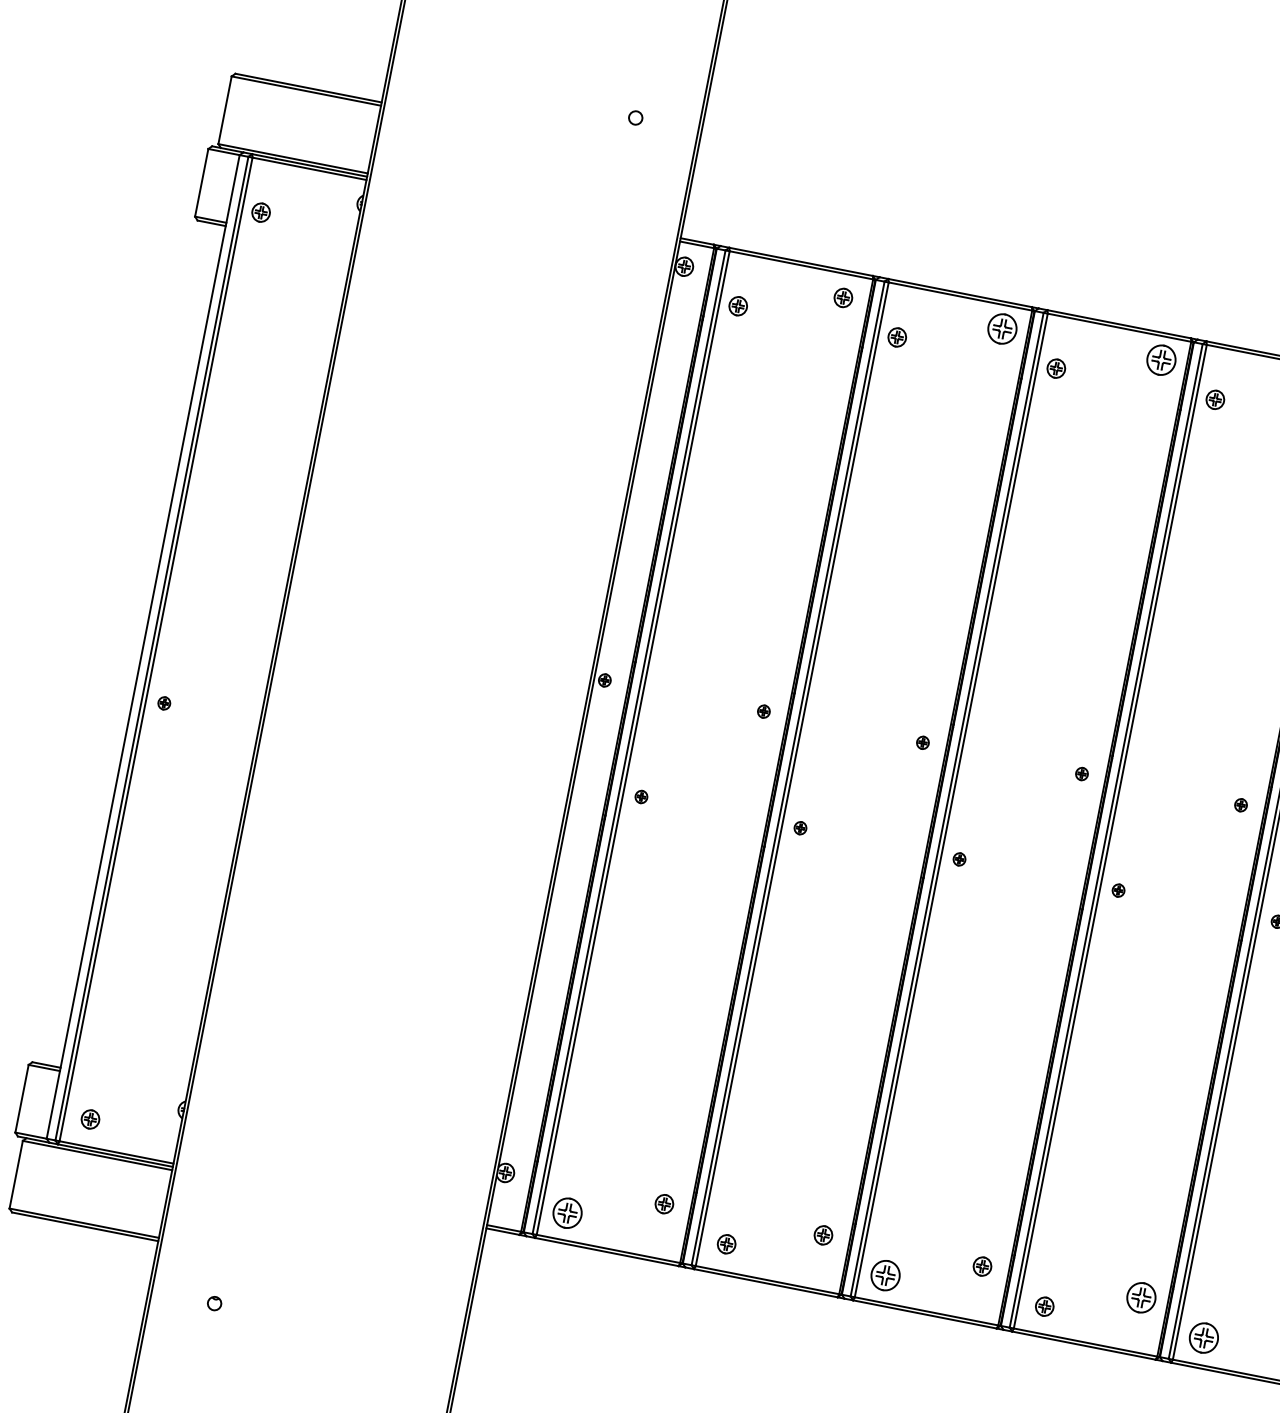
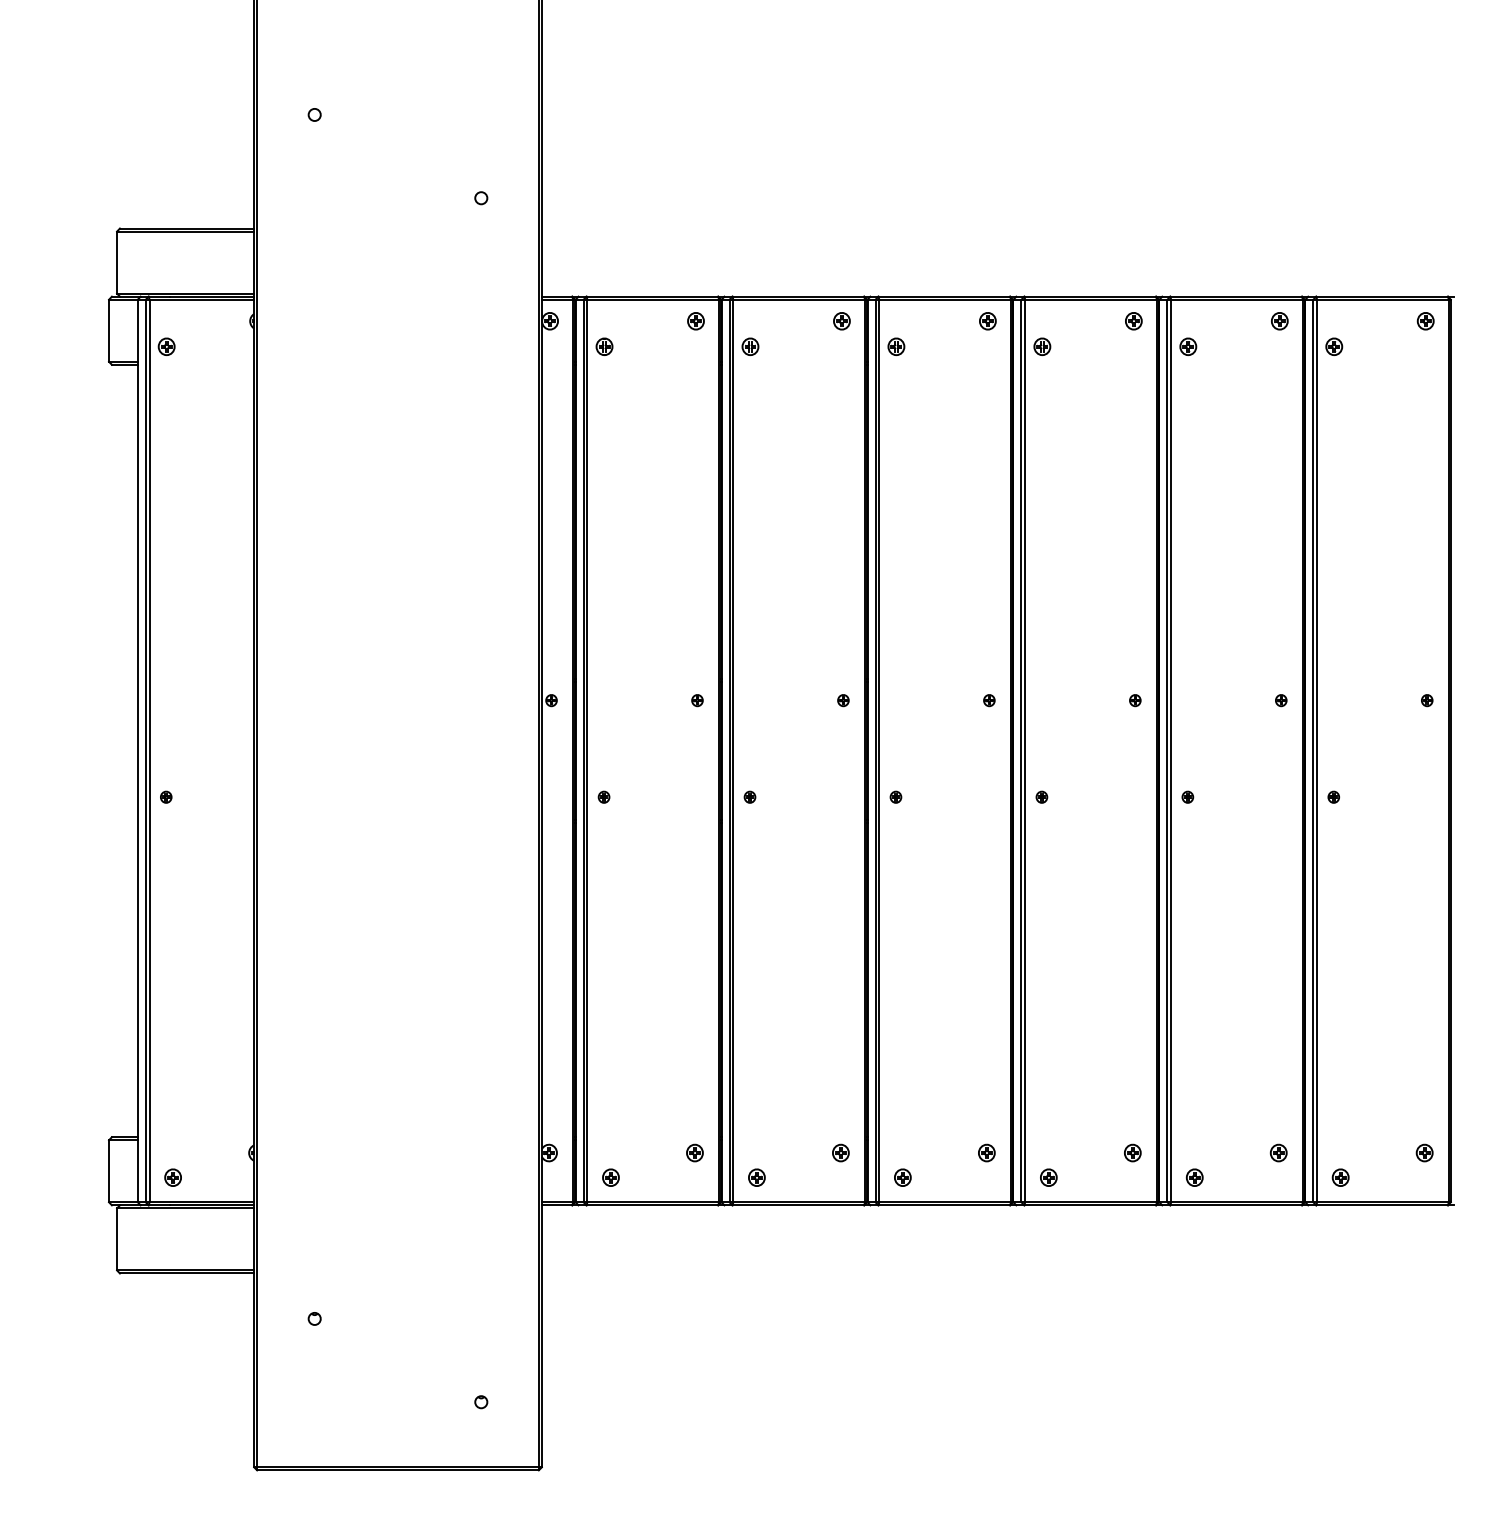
part: (1001, 329) -> (841, 321), size x0.62
part: (1160, 360) -> (987, 321), size x0.62
part: (567, 1212) -> (610, 1177), size x0.62
part: (885, 1275) -> (902, 1177), size x0.62
part: (1141, 1297) -> (1132, 1152), size x0.62
part: (1203, 1337) -> (1194, 1177), size x0.62

